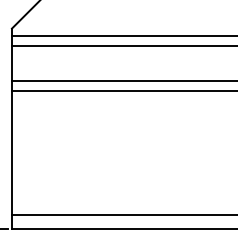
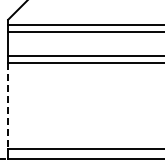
line: (12, 153) -> (8, 106), solid -> dashed

